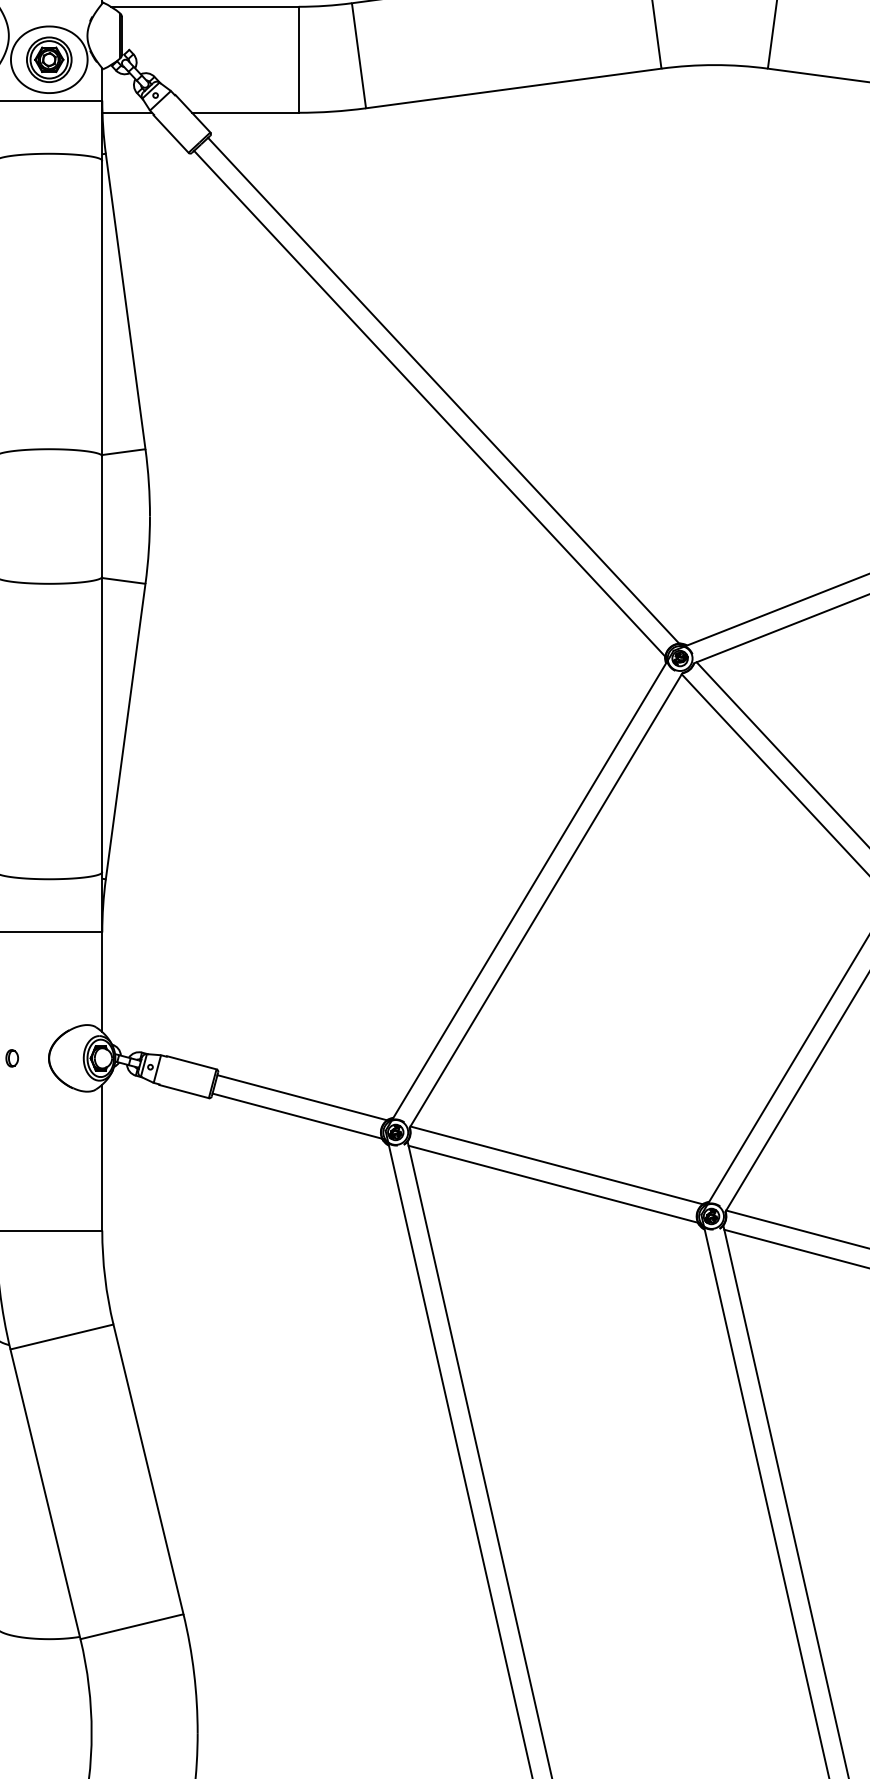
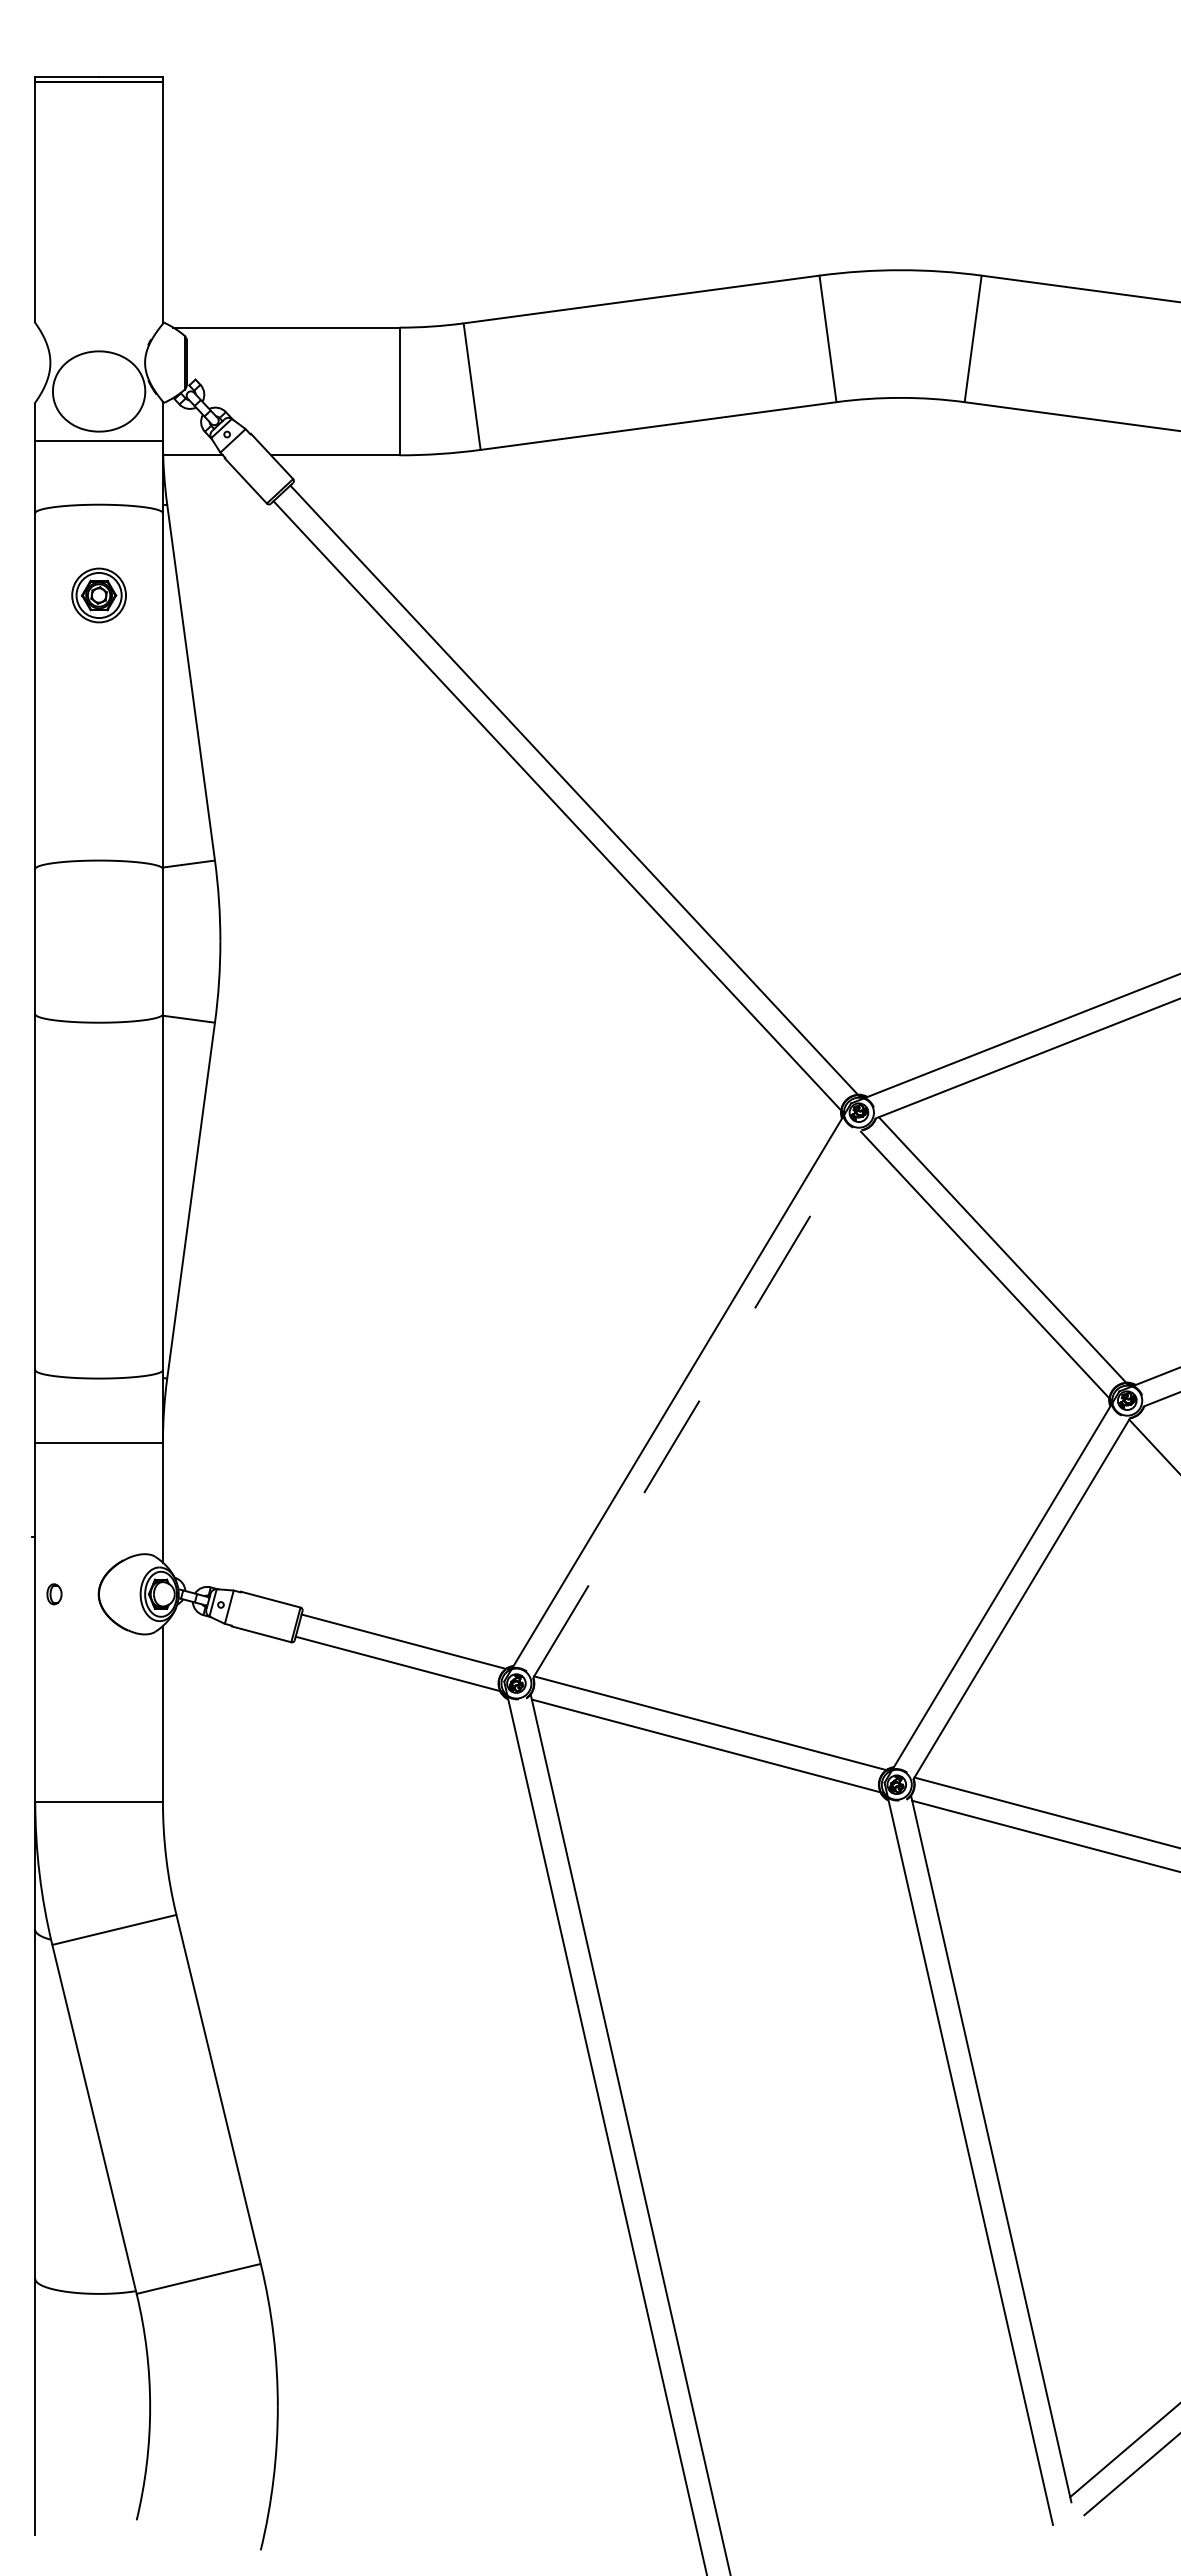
part: (48, 59) -> (98, 595), moved
line: (546, 899) -> (697, 1403), solid -> dashed

